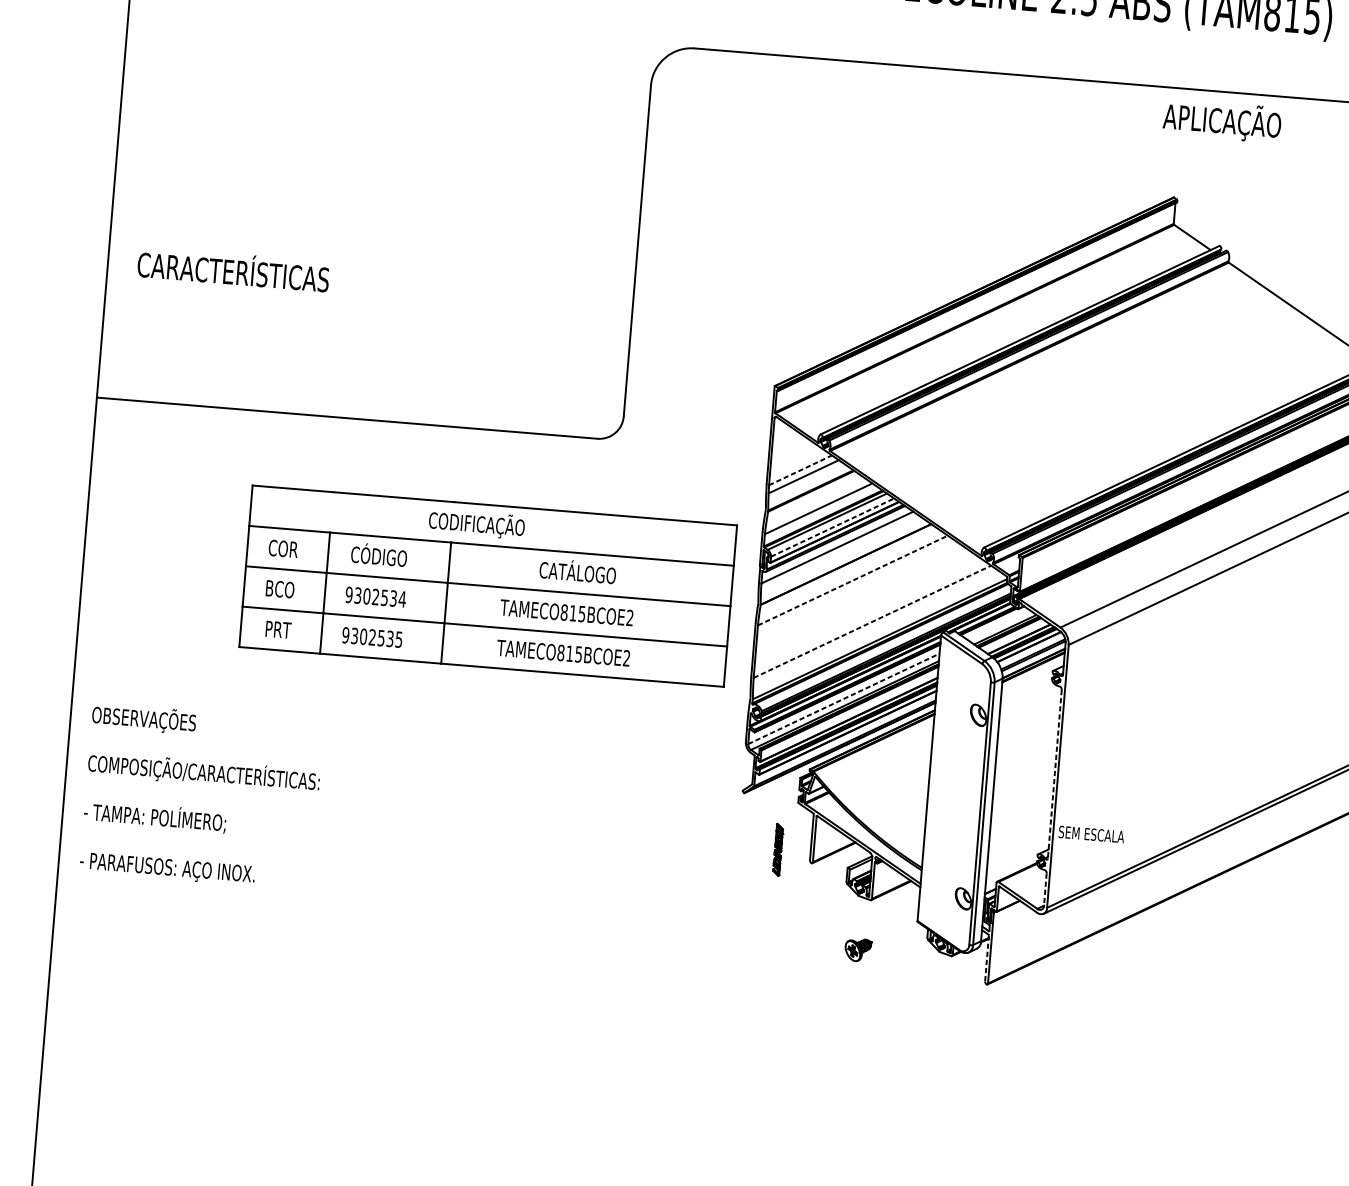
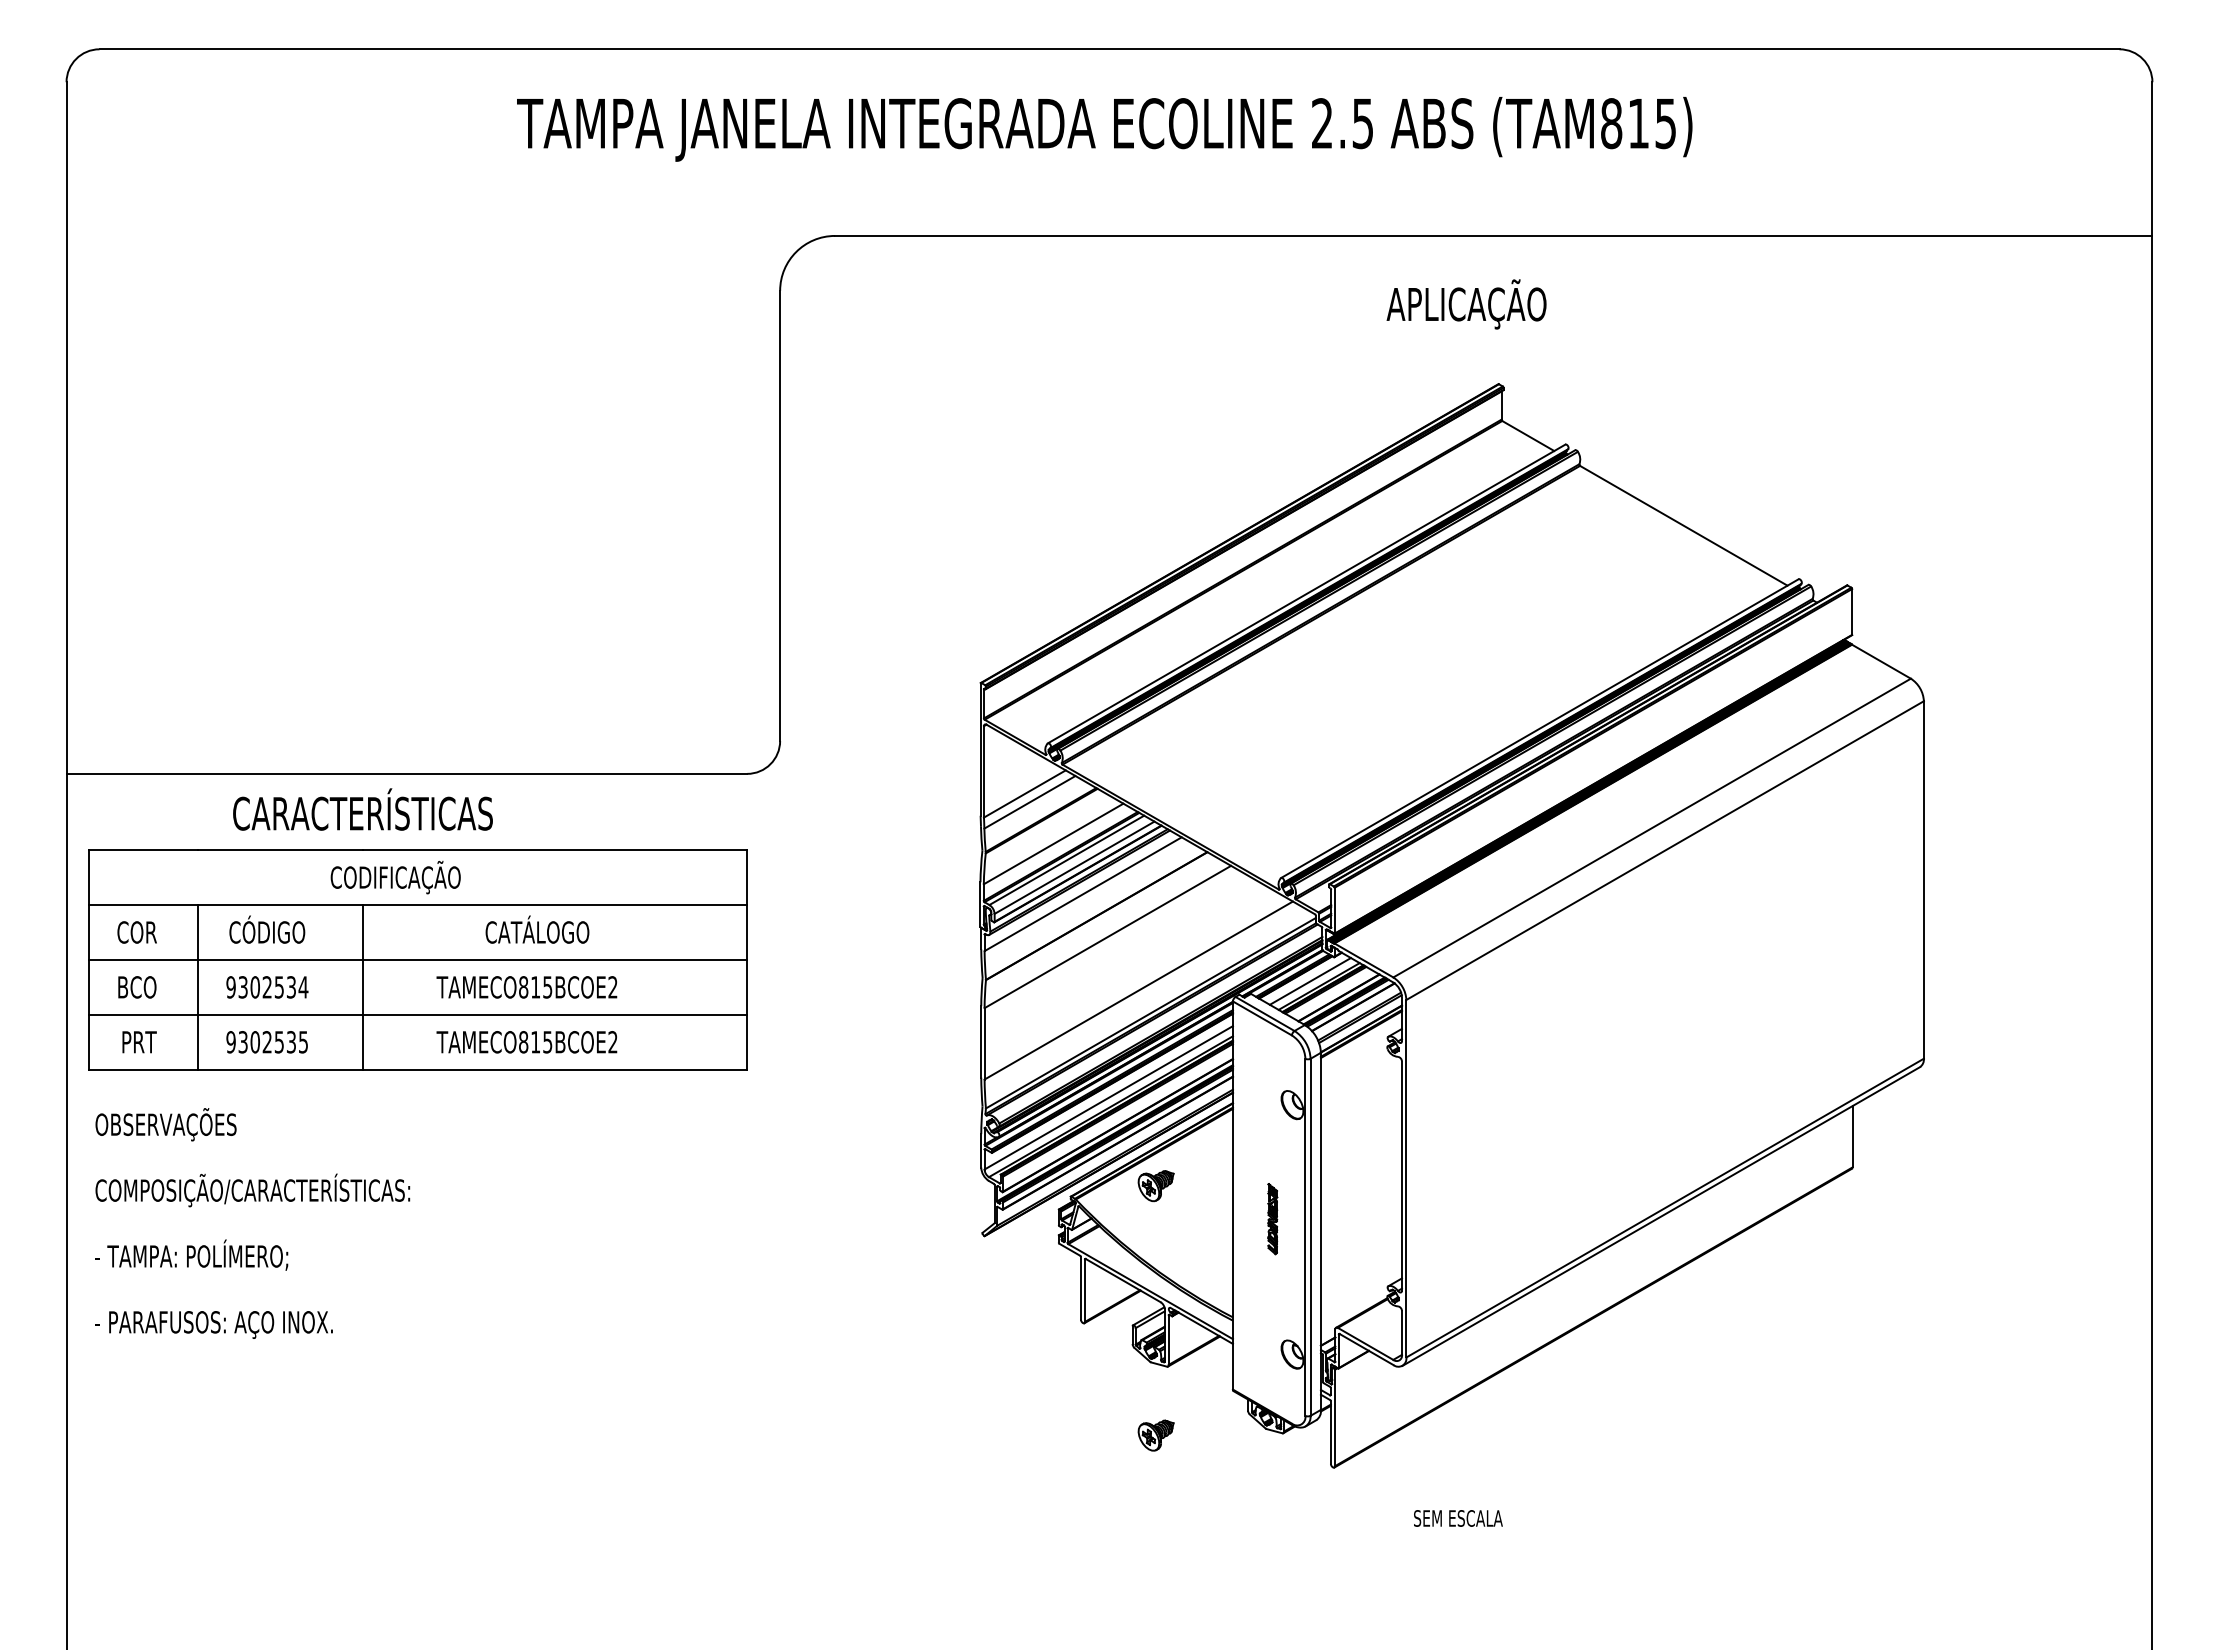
text: (1222, 121) -> (1466, 304), moved
text: (233, 269) -> (362, 809), moved
line: (801, 470) -> (1025, 793), dashed -> solid
line: (832, 527) -> (1074, 867), dashed -> solid
line: (853, 580) -> (1108, 936), dashed -> solid
part: (487, 585) -> (417, 959), moved
line: (872, 621) -> (1139, 990), dashed -> solid
line: (998, 625) -> (1309, 981), added
line: (844, 698) -> (1109, 1097), dashed -> solid
part: (872, 766) -> (1155, 1186), added
line: (1054, 774) -> (1401, 1176), dashed -> solid
text: (201, 796) -> (252, 1223), moved
text: (1091, 834) -> (1458, 1518), moved
part: (777, 850) -> (1272, 1219), moved
line: (1044, 889) -> (1401, 1333), dashed -> solid
line: (986, 959) -> (1330, 1433), dashed -> solid

